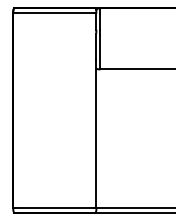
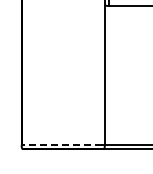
line: (54, 208) -> (62, 145), solid -> dashed

